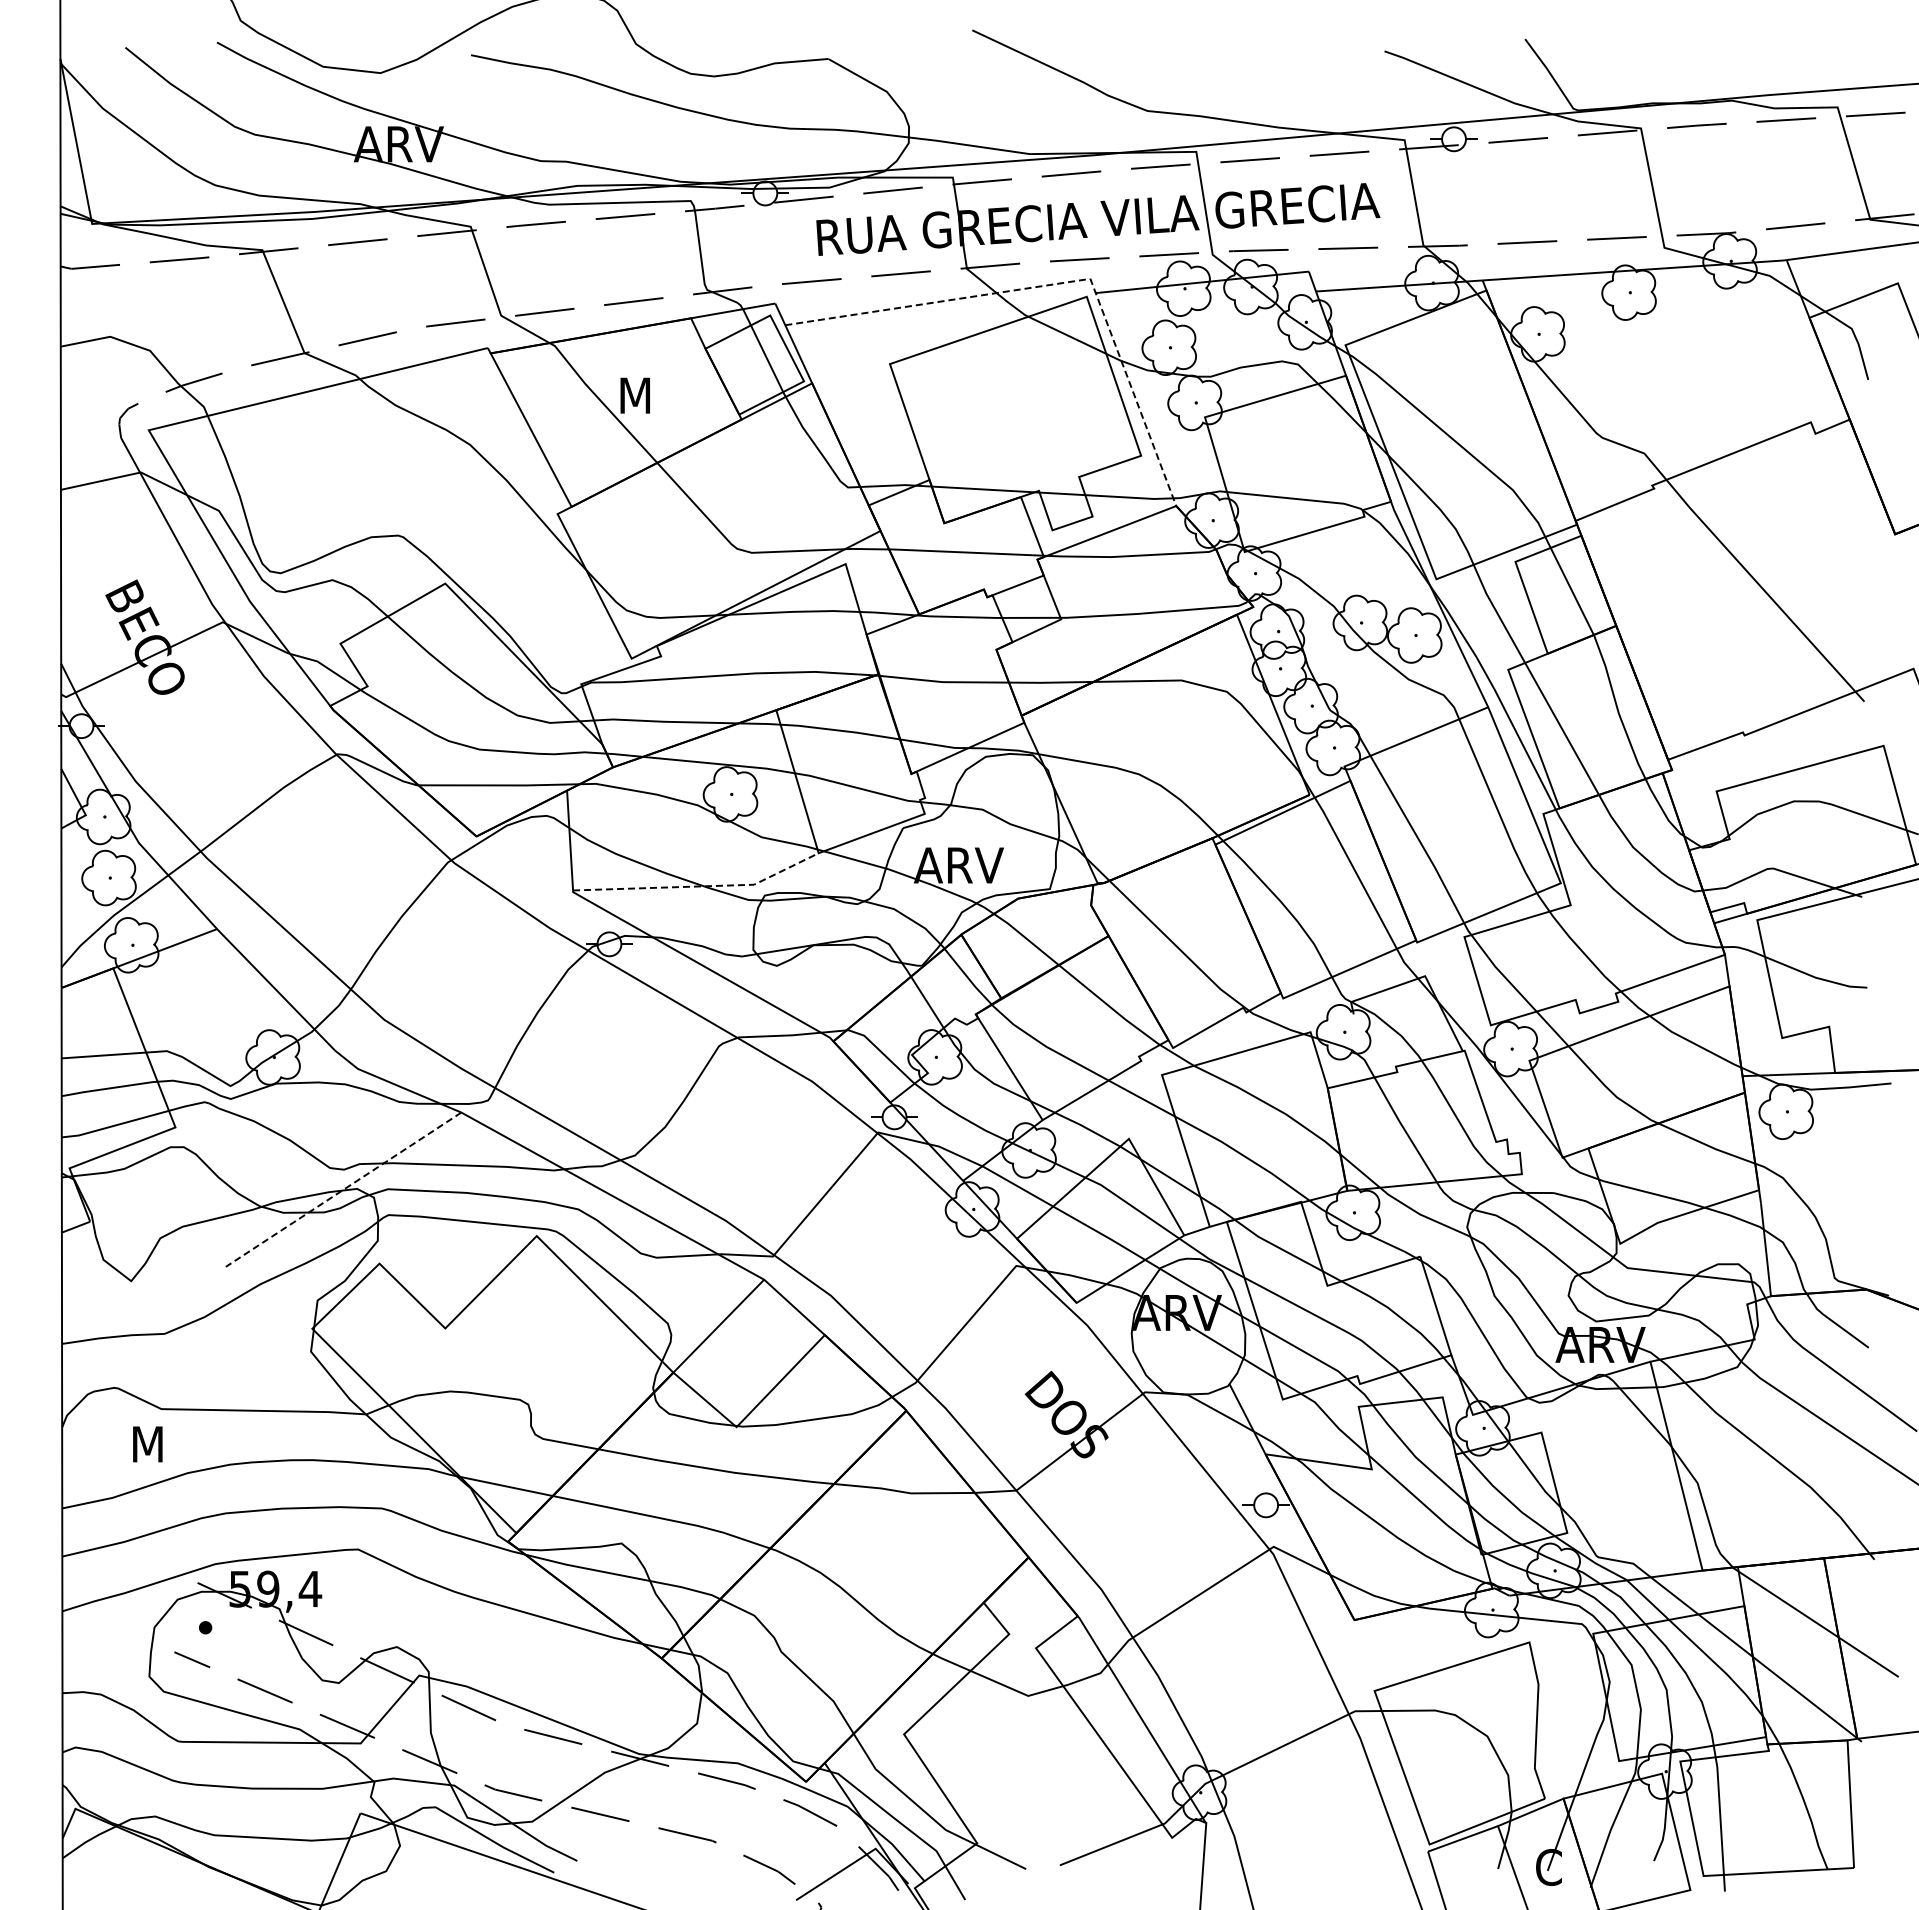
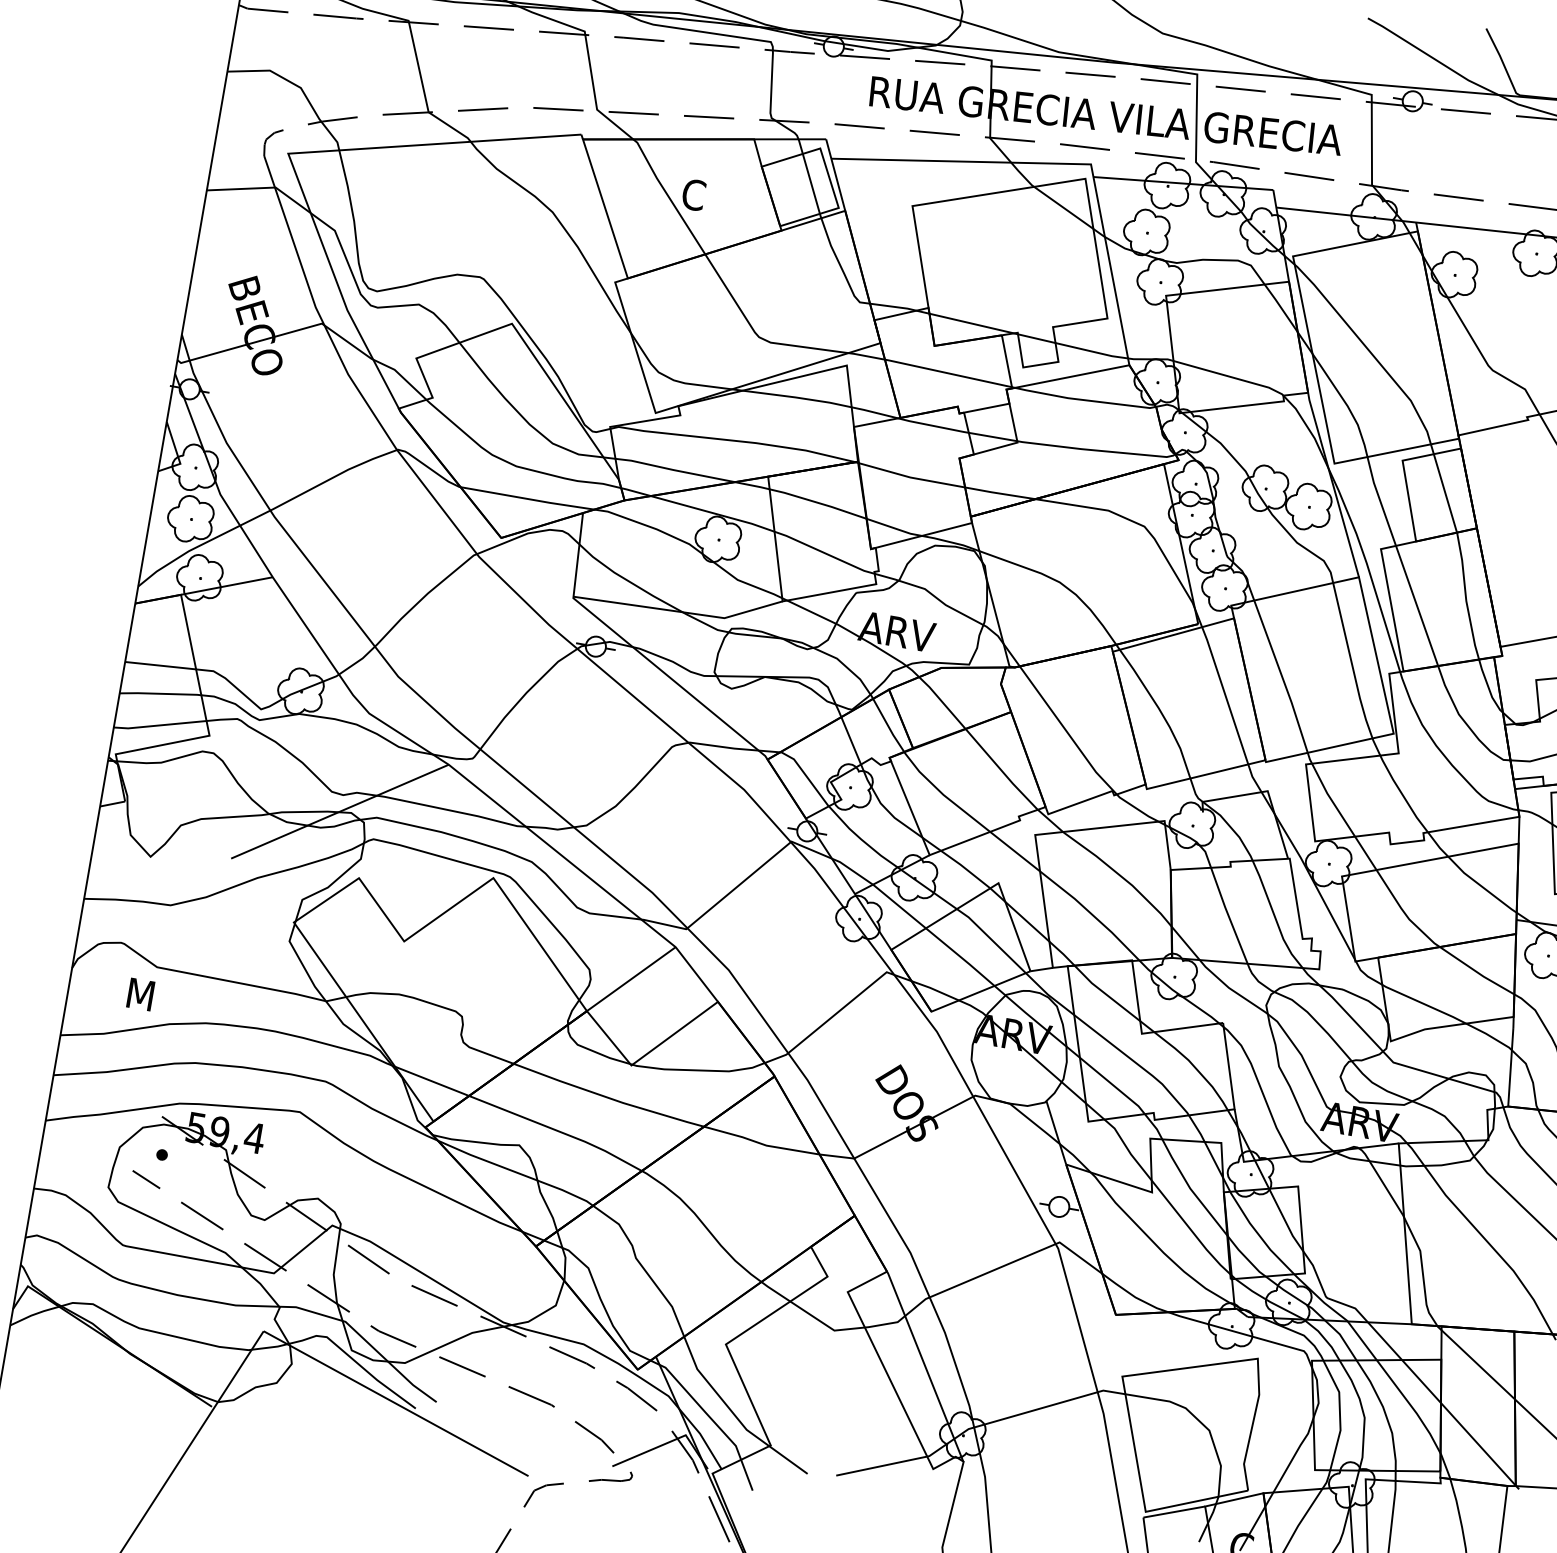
line: (1058, 283) -> (1063, 163), dashed -> solid
text: (633, 395) -> (695, 195), M -> C
line: (700, 886) -> (679, 611), dashed -> solid
line: (343, 1189) -> (339, 811), dashed -> solid

